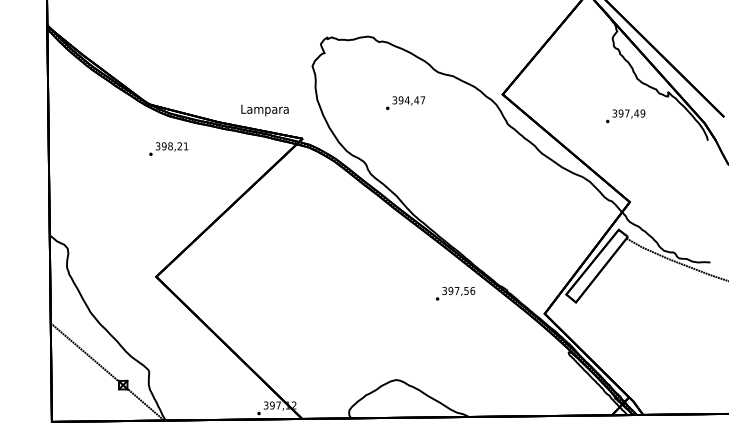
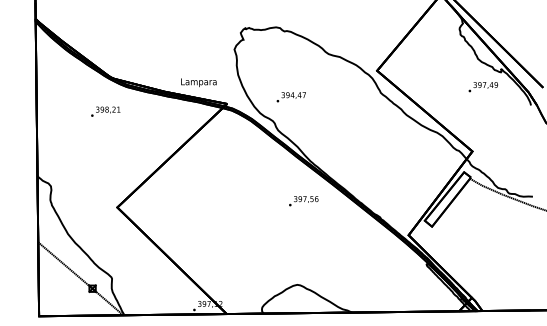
text: (404, 103) -> (290, 97), moved
text: (624, 116) -> (482, 87), moved
text: (168, 148) -> (105, 111), moved
text: (455, 294) -> (303, 201), moved

